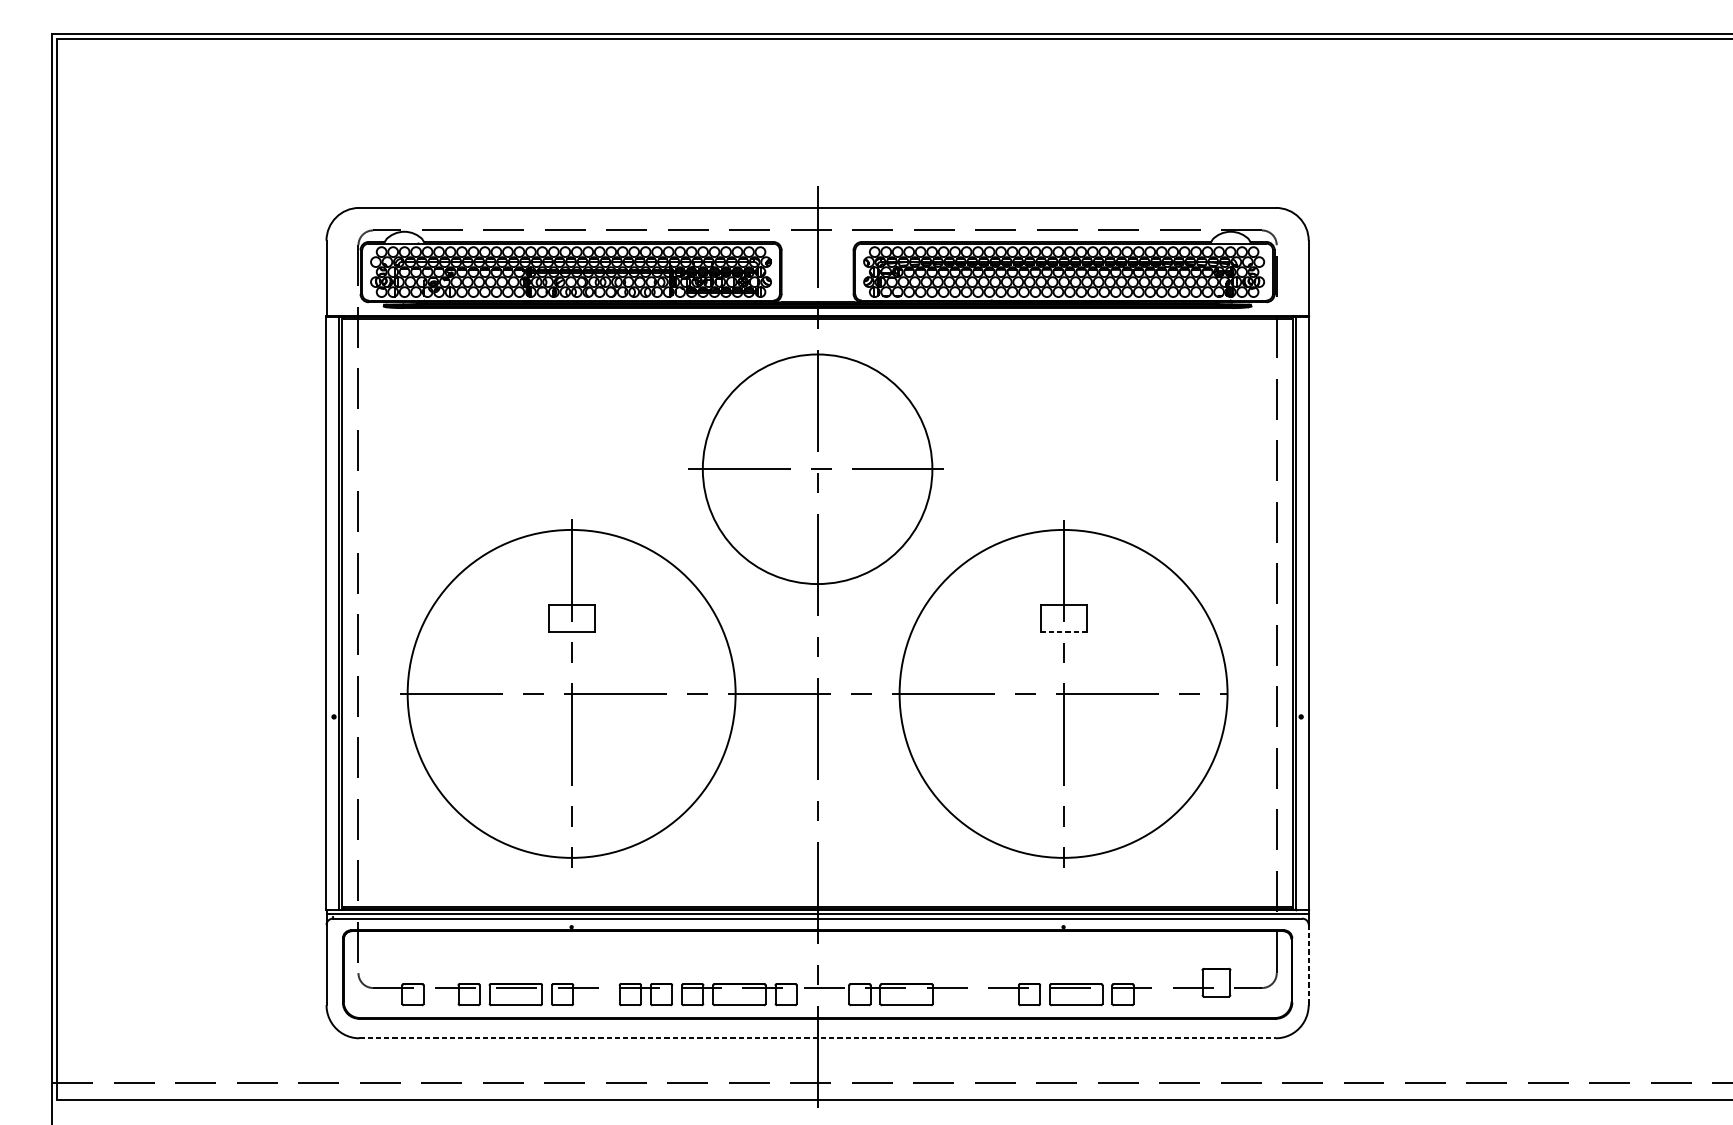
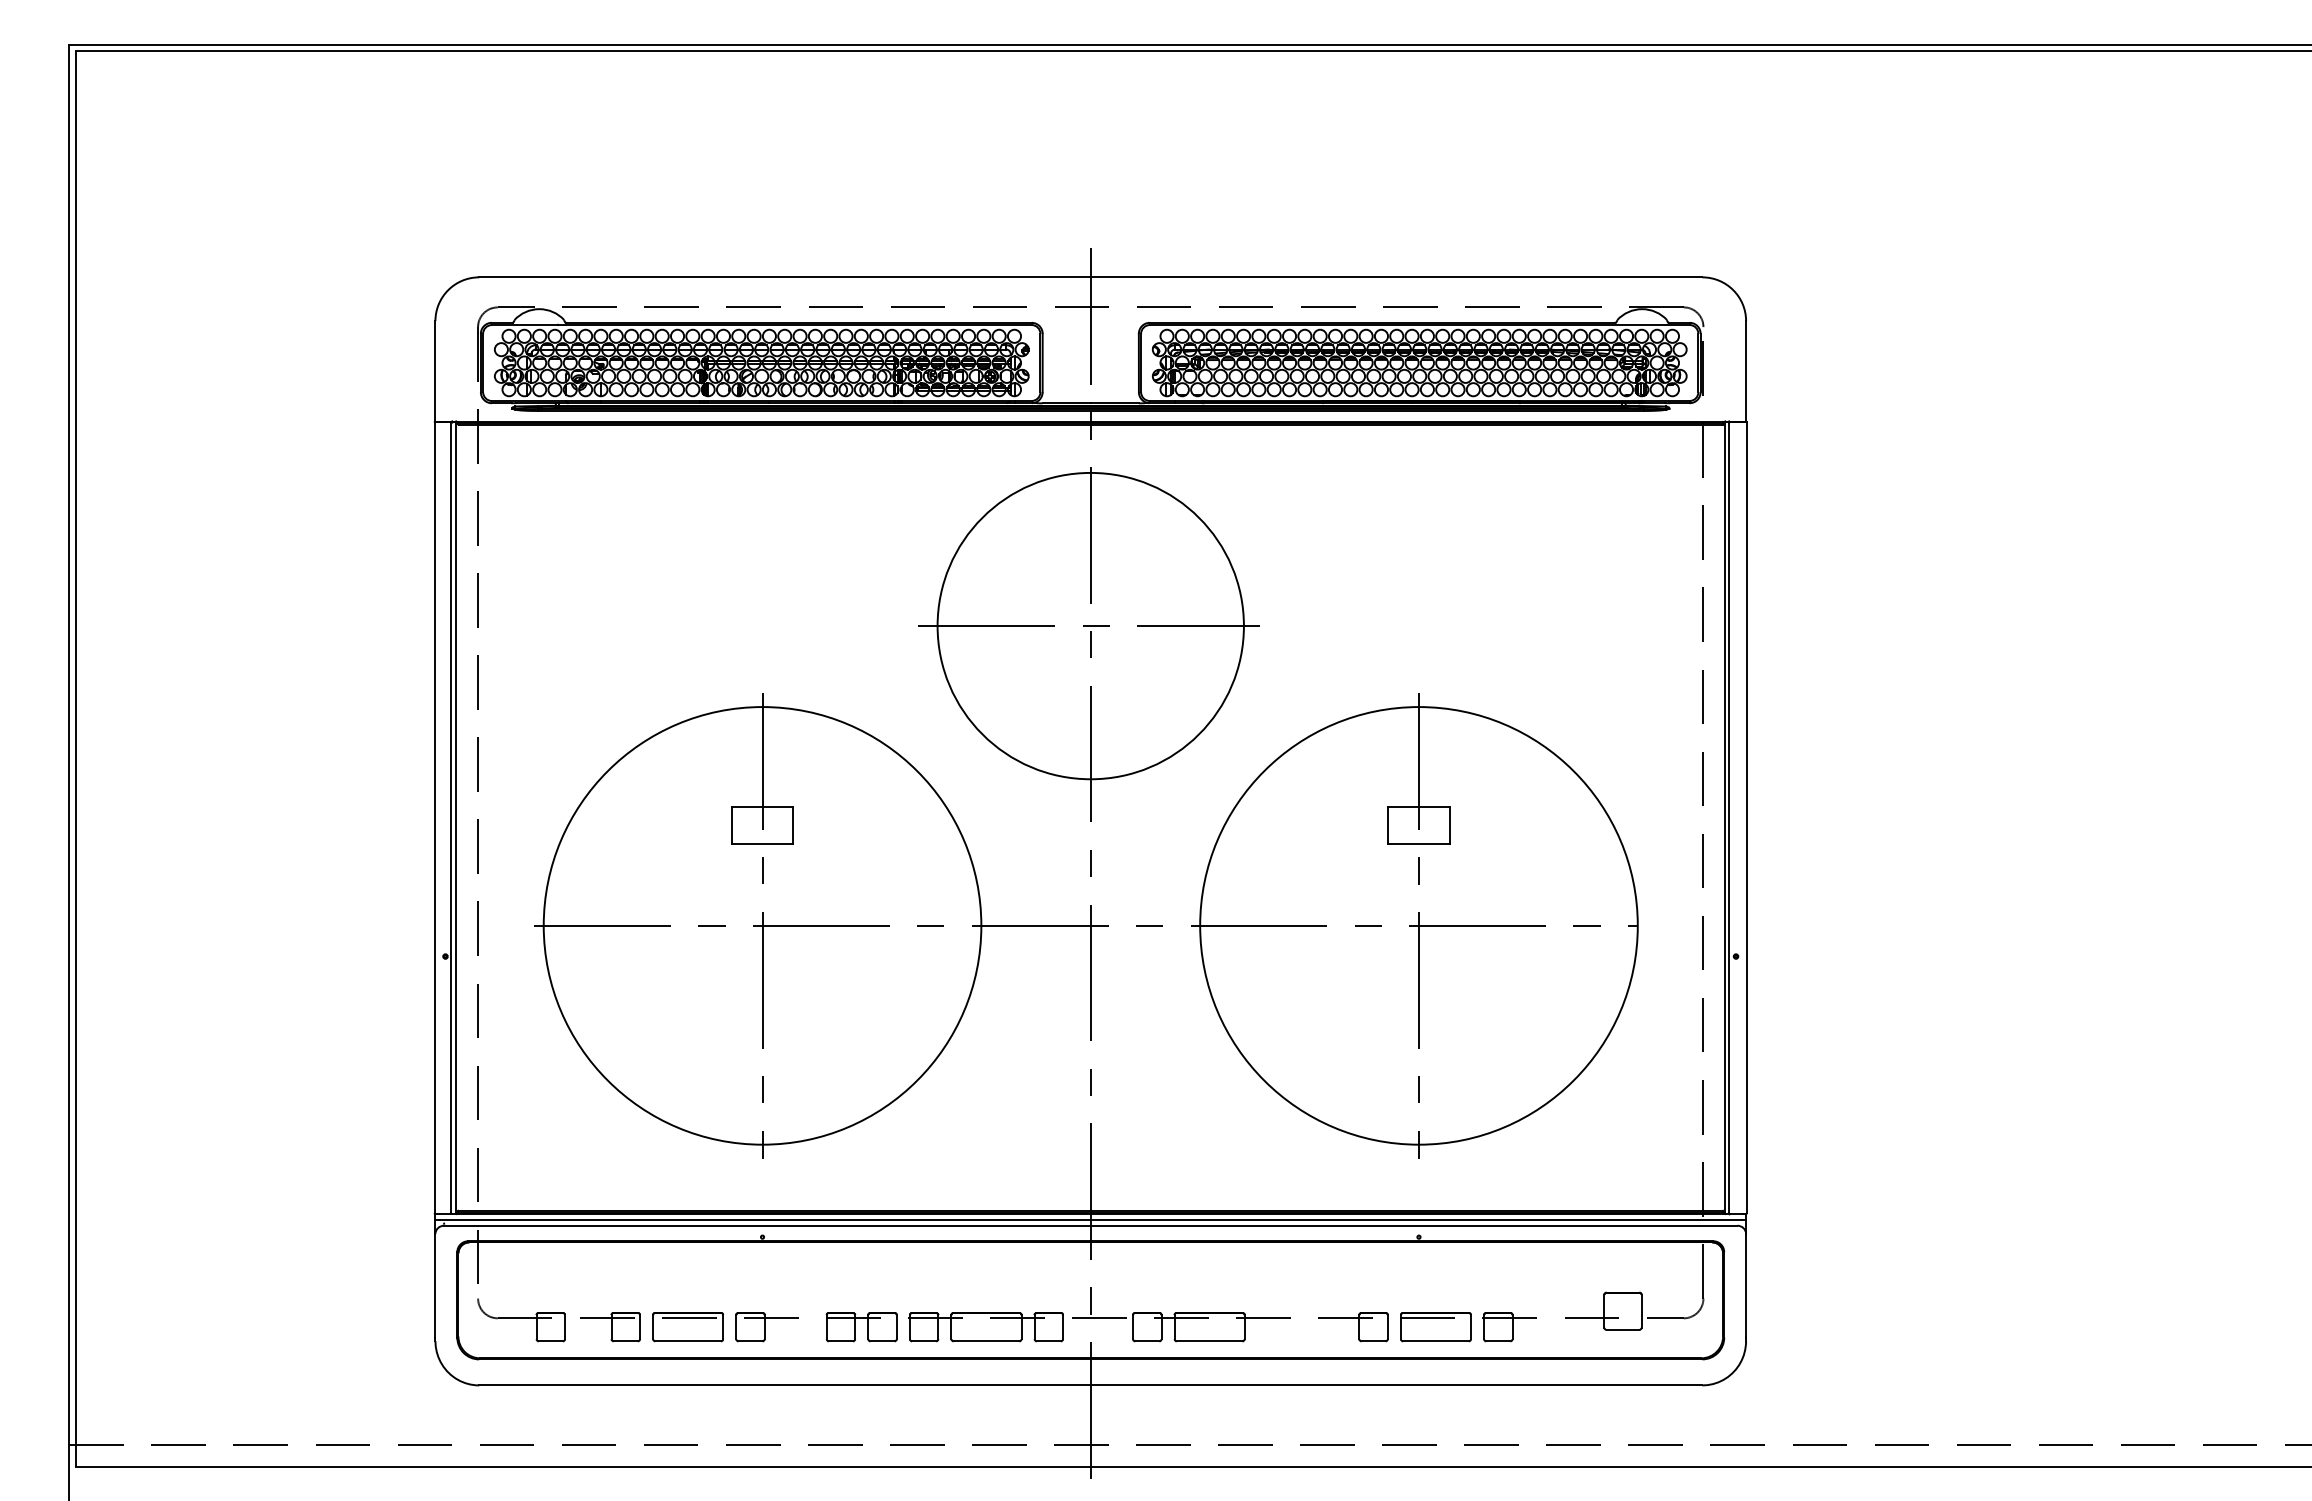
line: (1063, 632) -> (1418, 843), dashed -> solid
line: (1309, 964) -> (1746, 1286), dashed -> solid
line: (817, 1038) -> (1090, 1385), dashed -> solid

